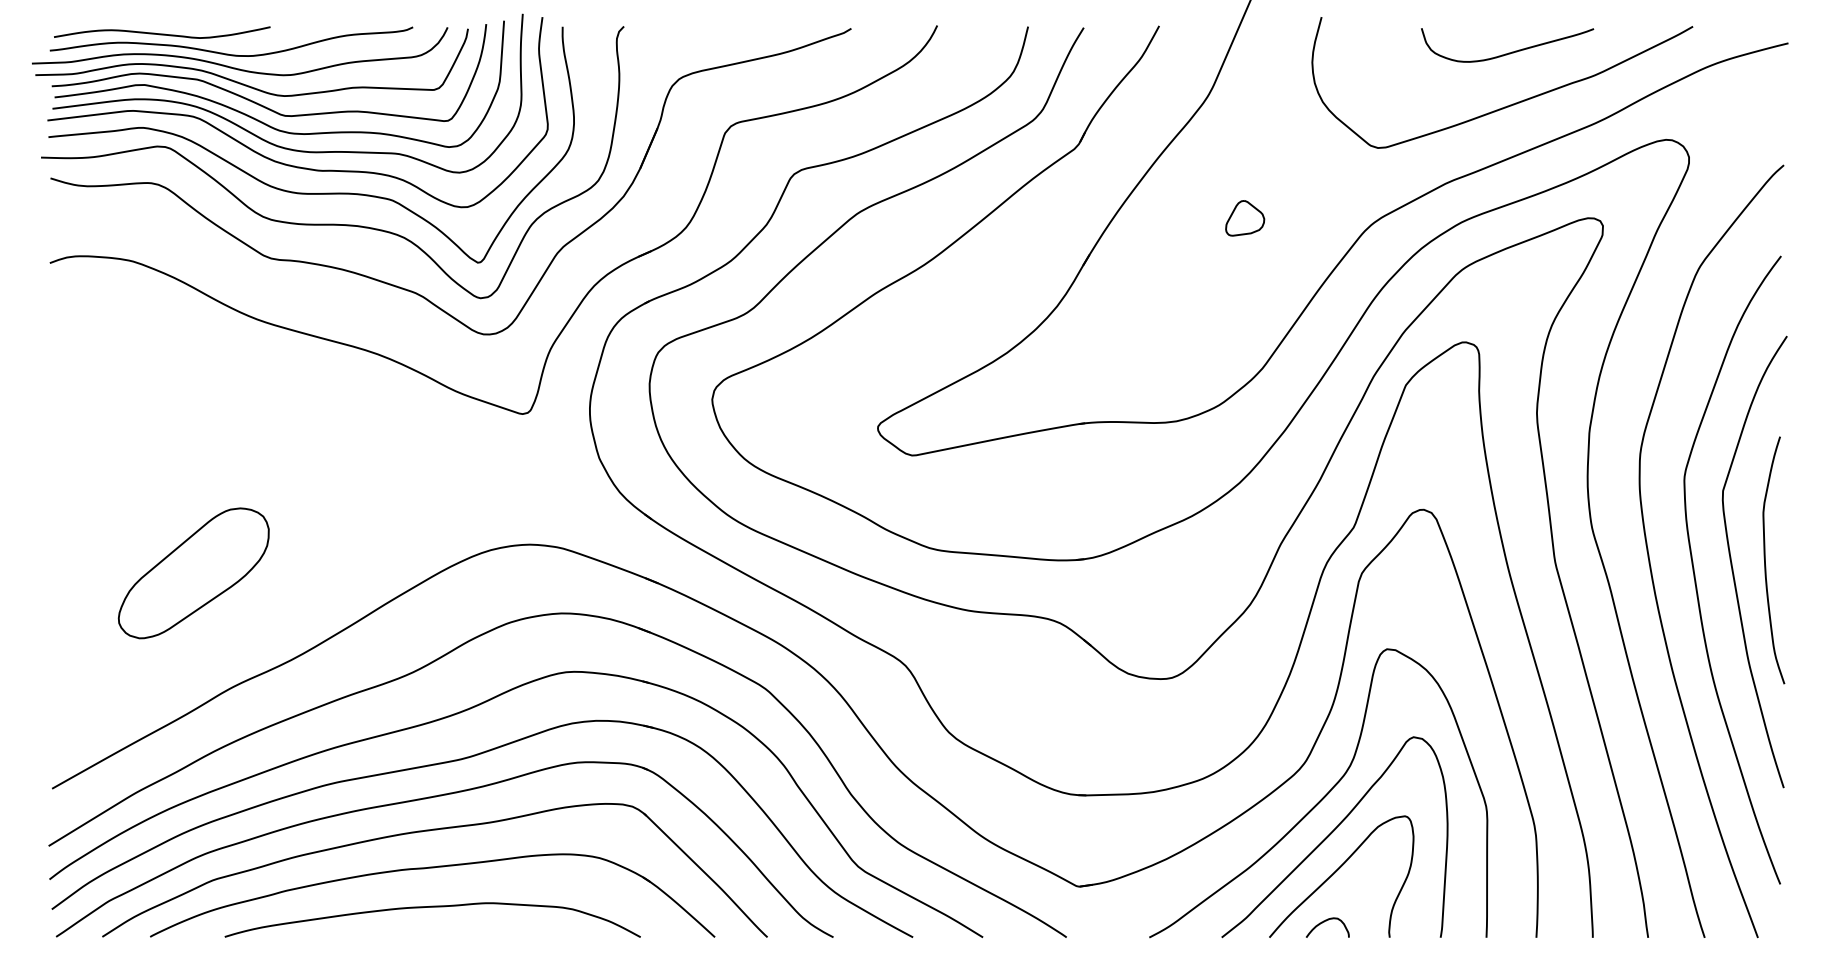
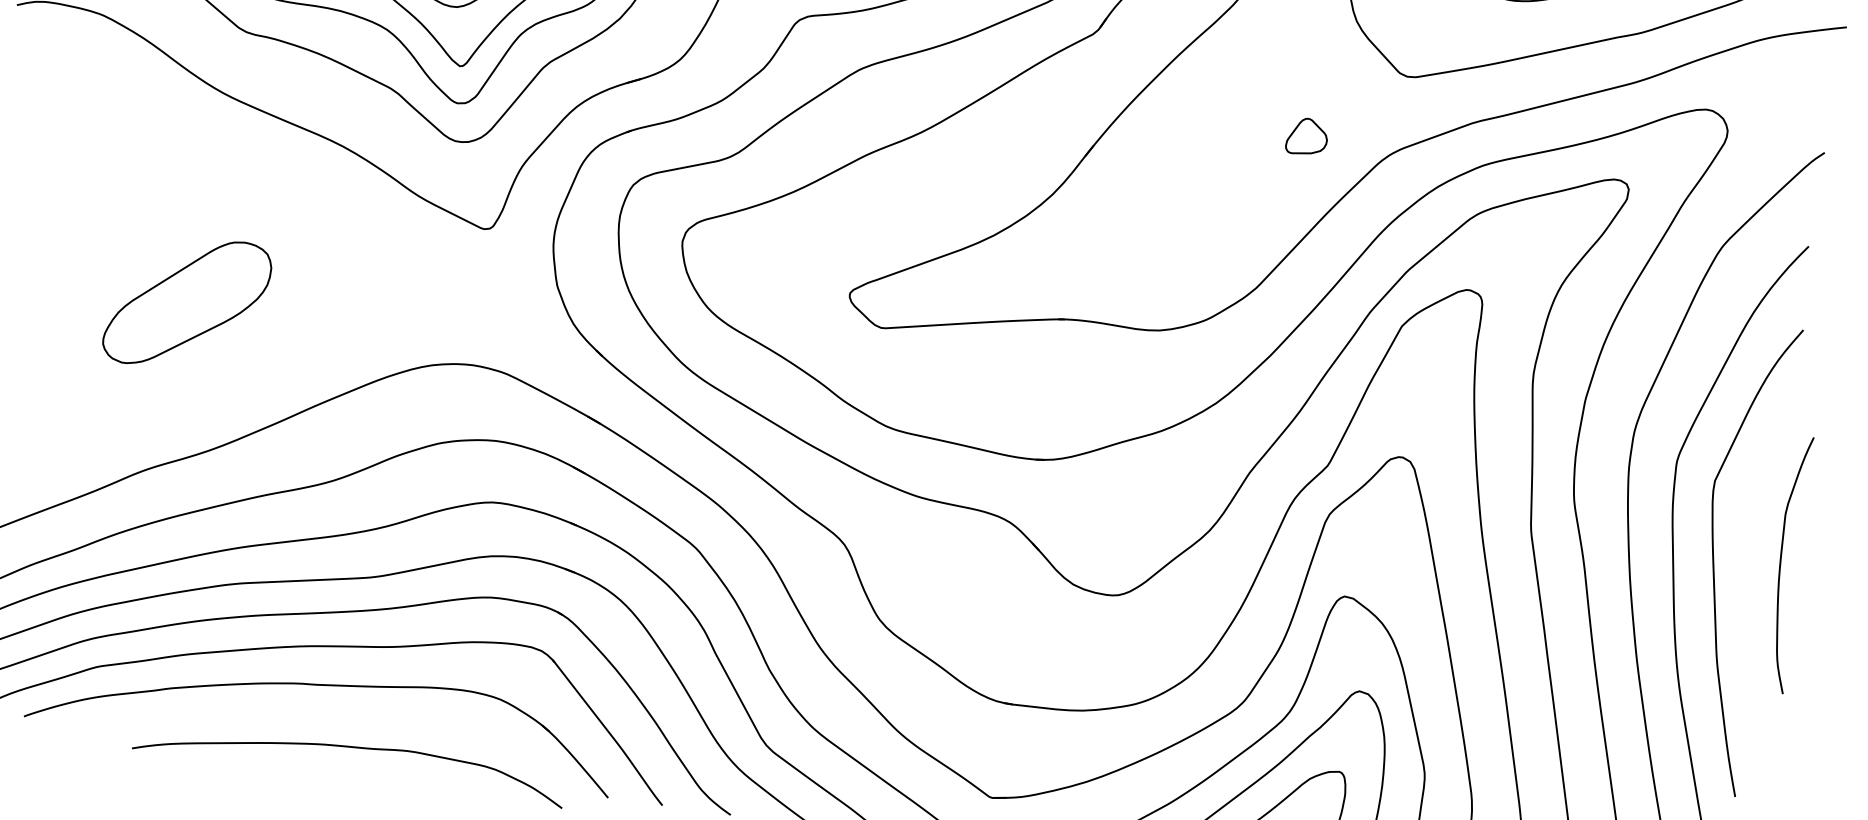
part: (1245, 218) -> (1307, 137), moved
curve: (1765, 560) -> (1780, 563), moved
part: (193, 573) -> (187, 303), moved
curve: (432, 907) -> (351, 747), moved

